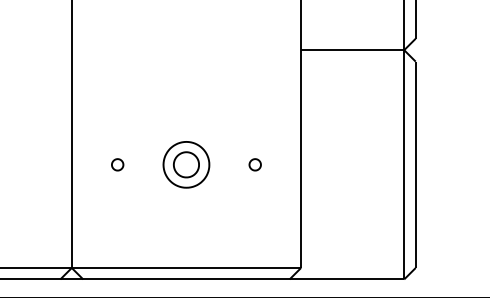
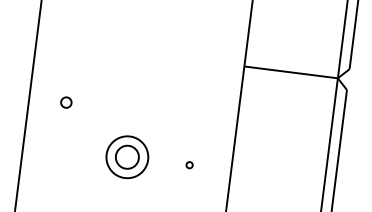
part: (117, 164) -> (66, 102), moved
part: (254, 164) -> (189, 164), size x0.6

